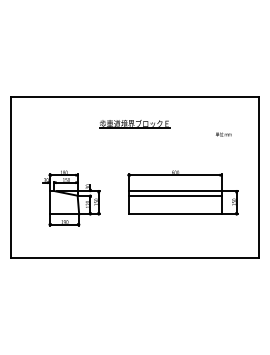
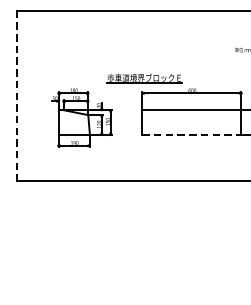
part: (134, 124) -> (144, 78), moved
line: (11, 177) -> (17, 95), solid -> dashed
line: (174, 195) -> (191, 114), removed
line: (175, 214) -> (192, 135), solid -> dashed

